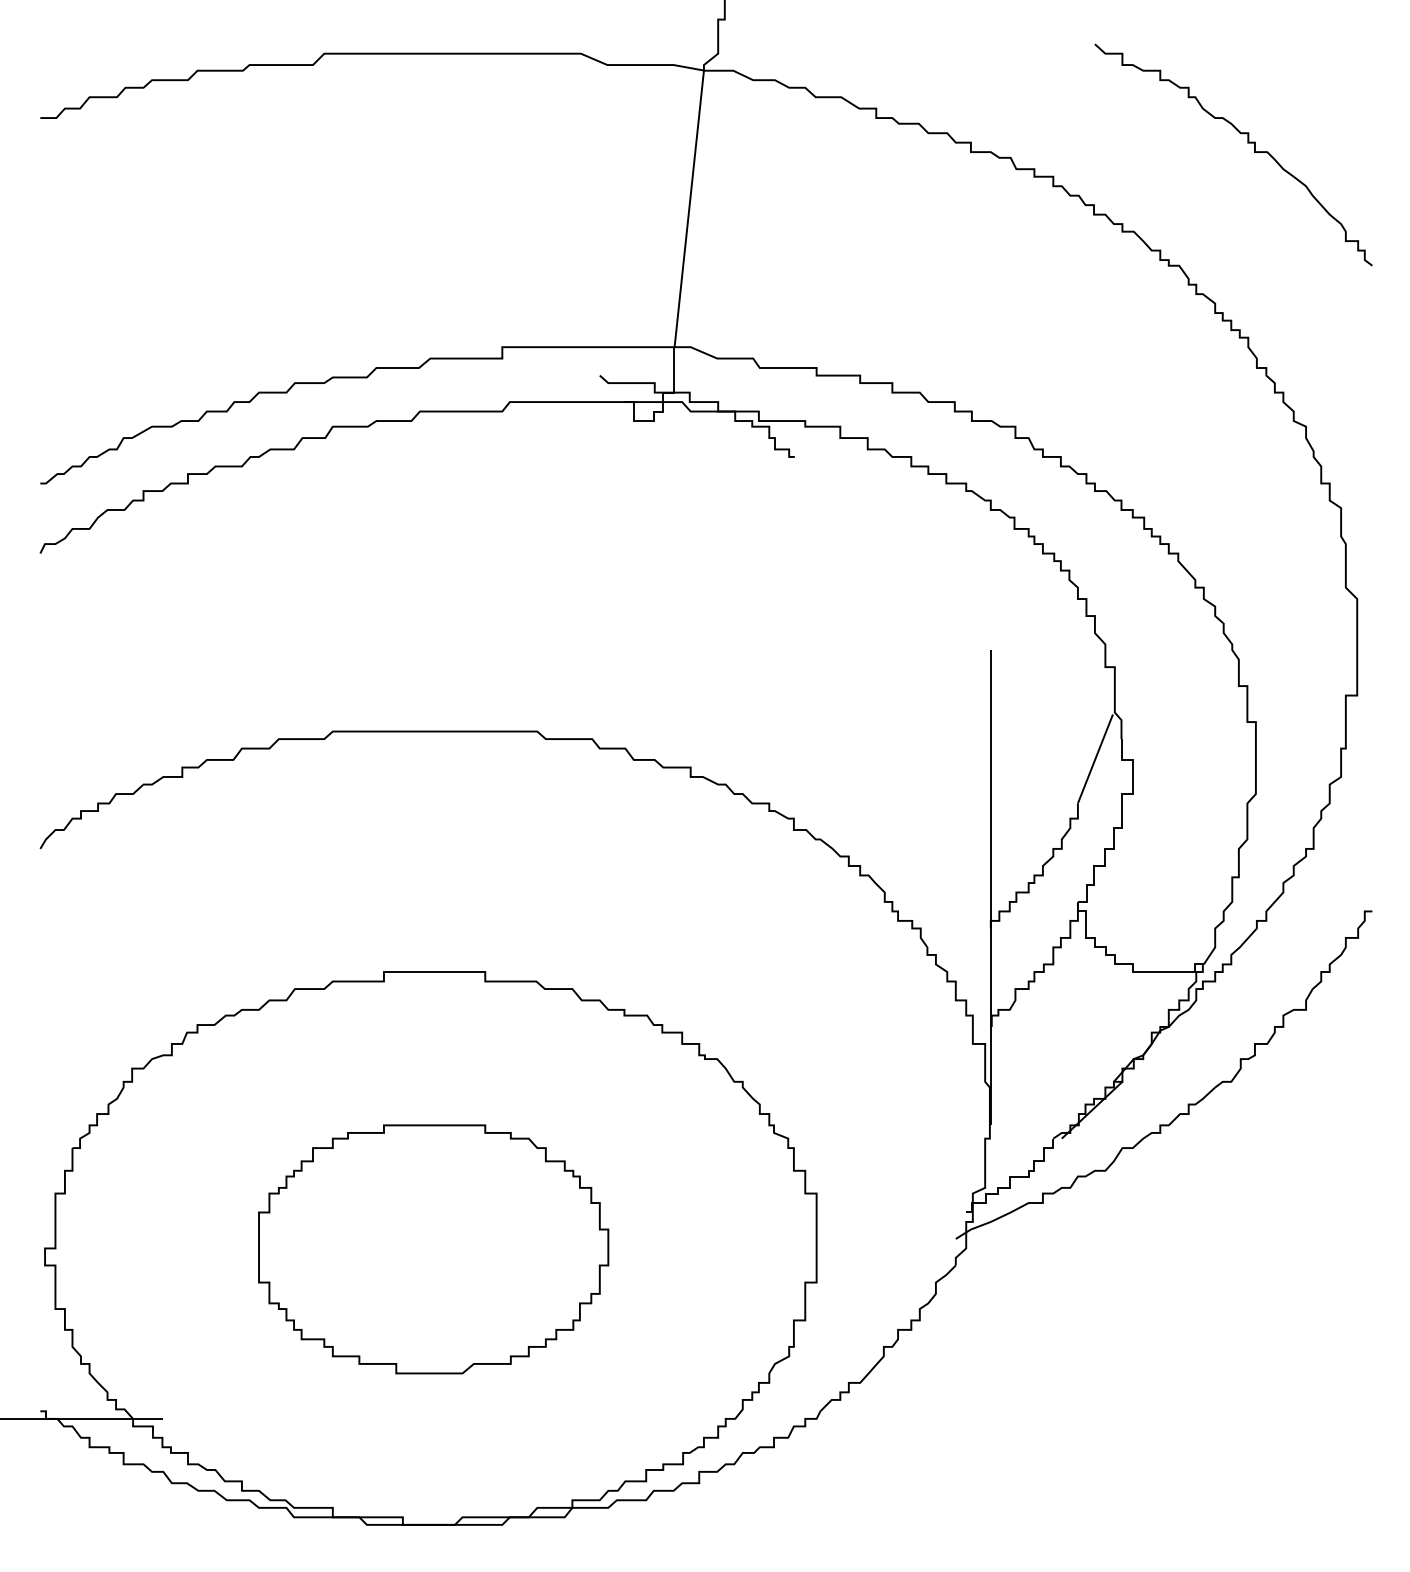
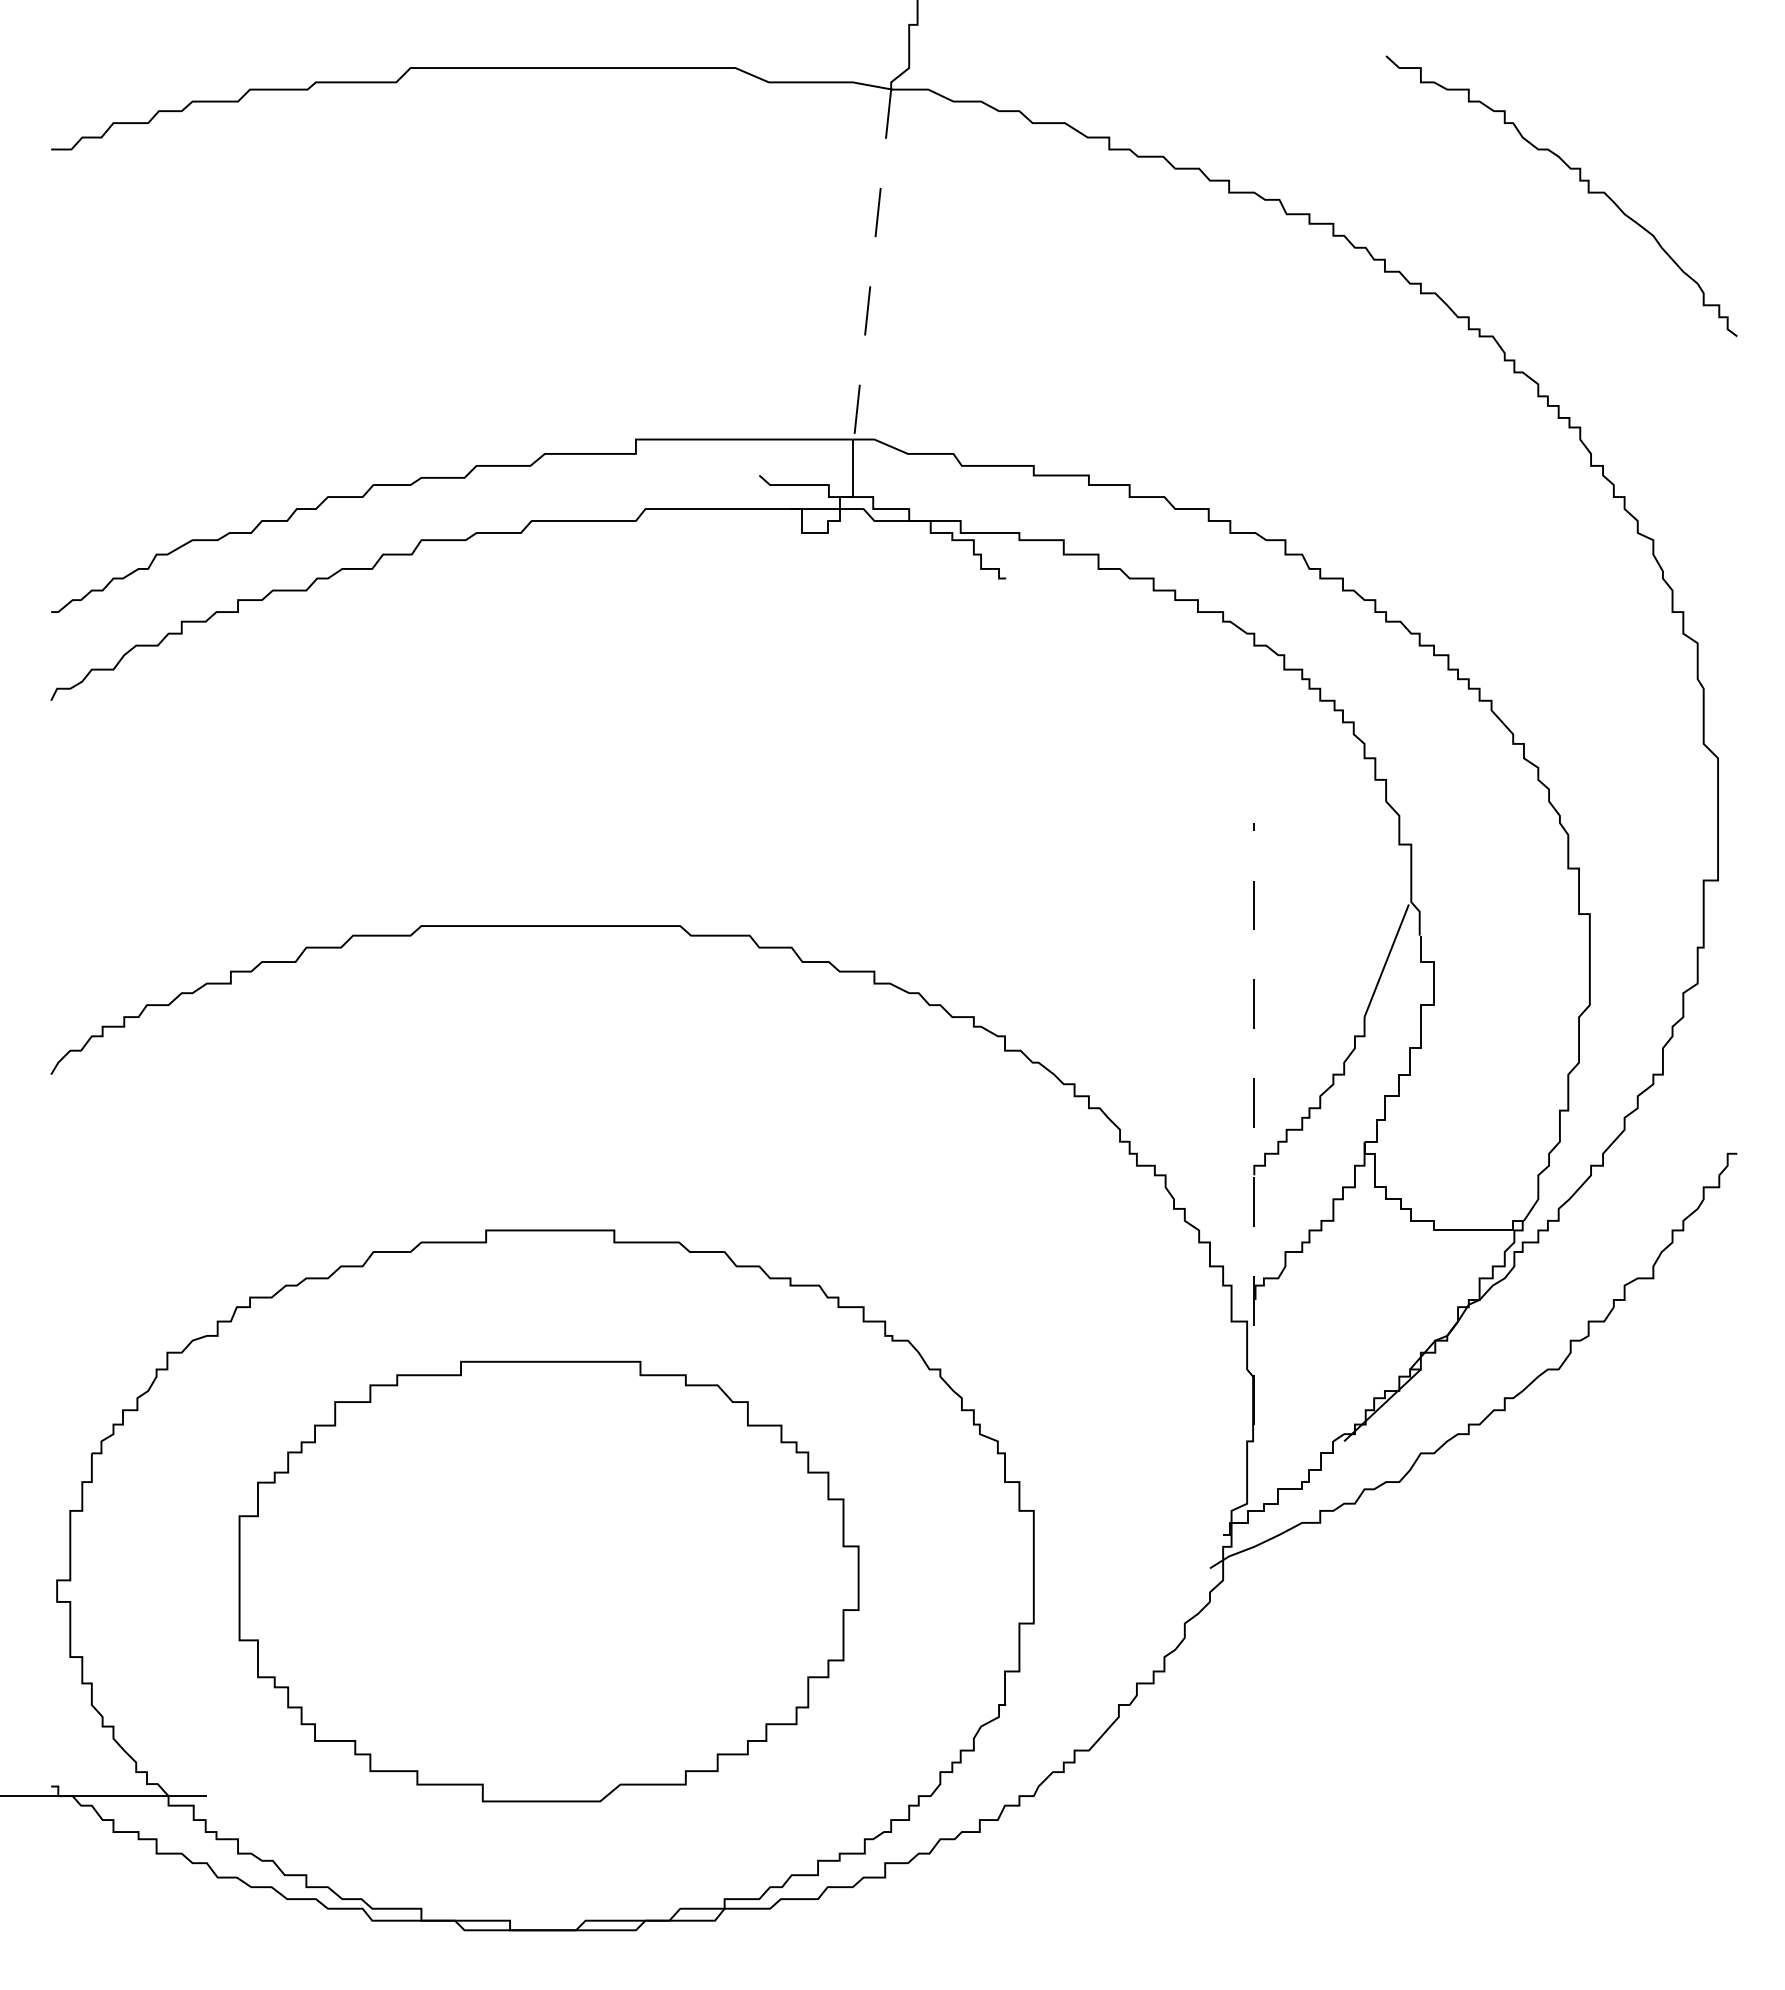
line: (689, 208) -> (872, 264), solid -> dashed
line: (990, 887) -> (1254, 1123), solid -> dashed
part: (433, 1249) -> (548, 1581), size x1.4

